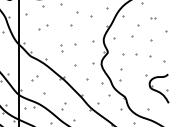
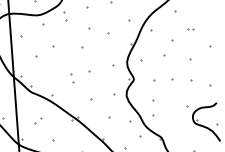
part: (43, 27) -> (45, 52), size x1.6

